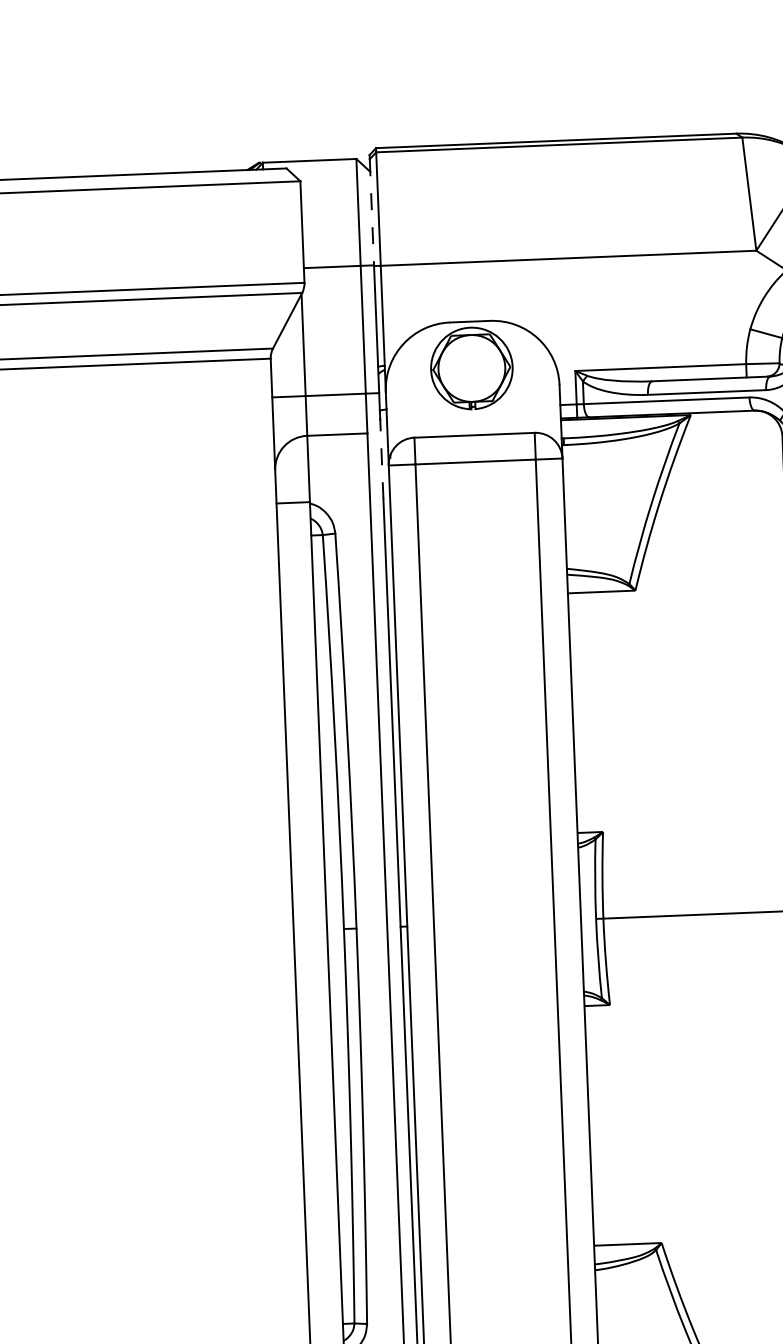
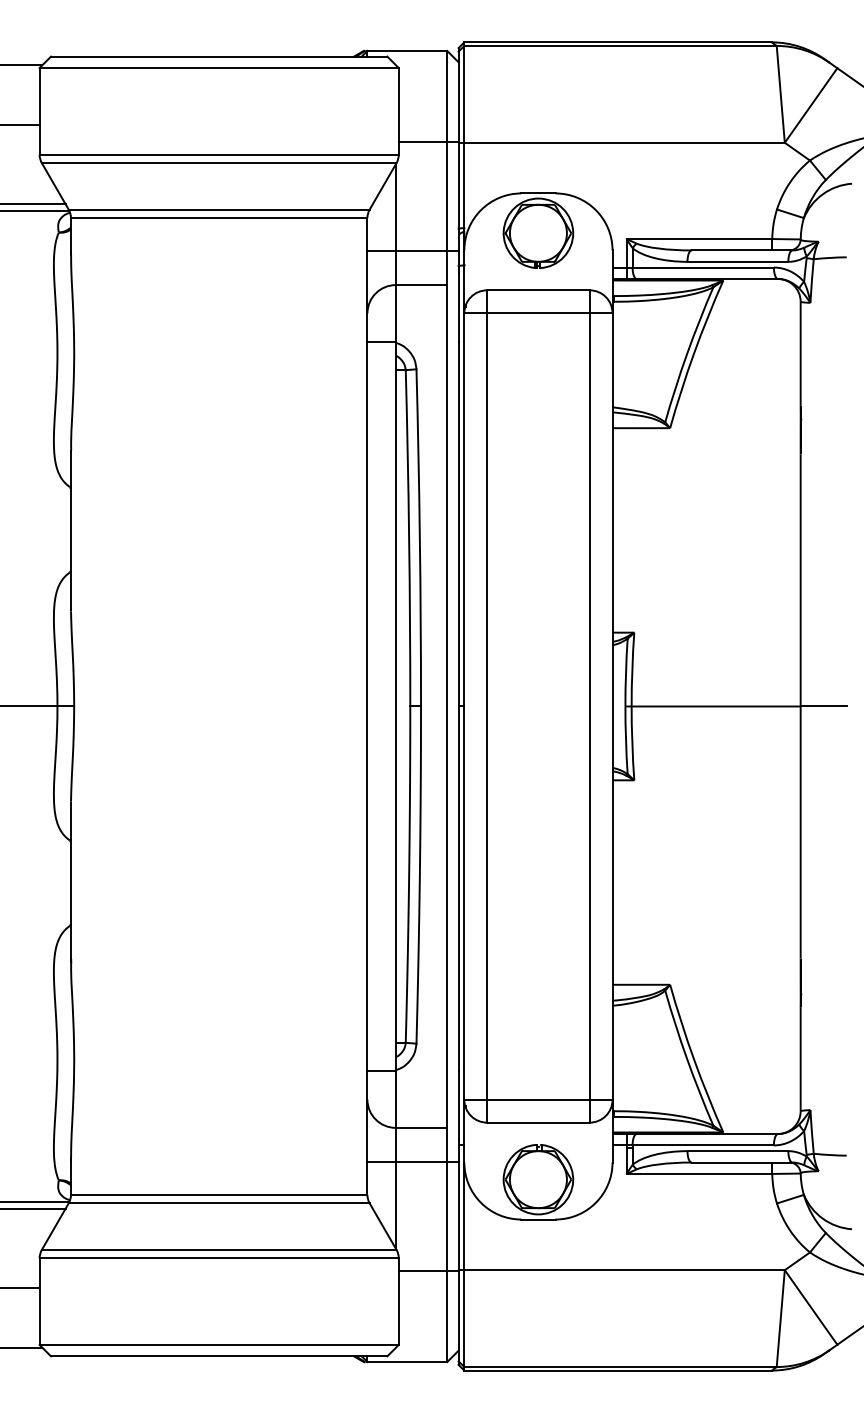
line: (371, 213) -> (458, 97), dashed -> solid
line: (381, 459) -> (458, 307), dashed -> solid

